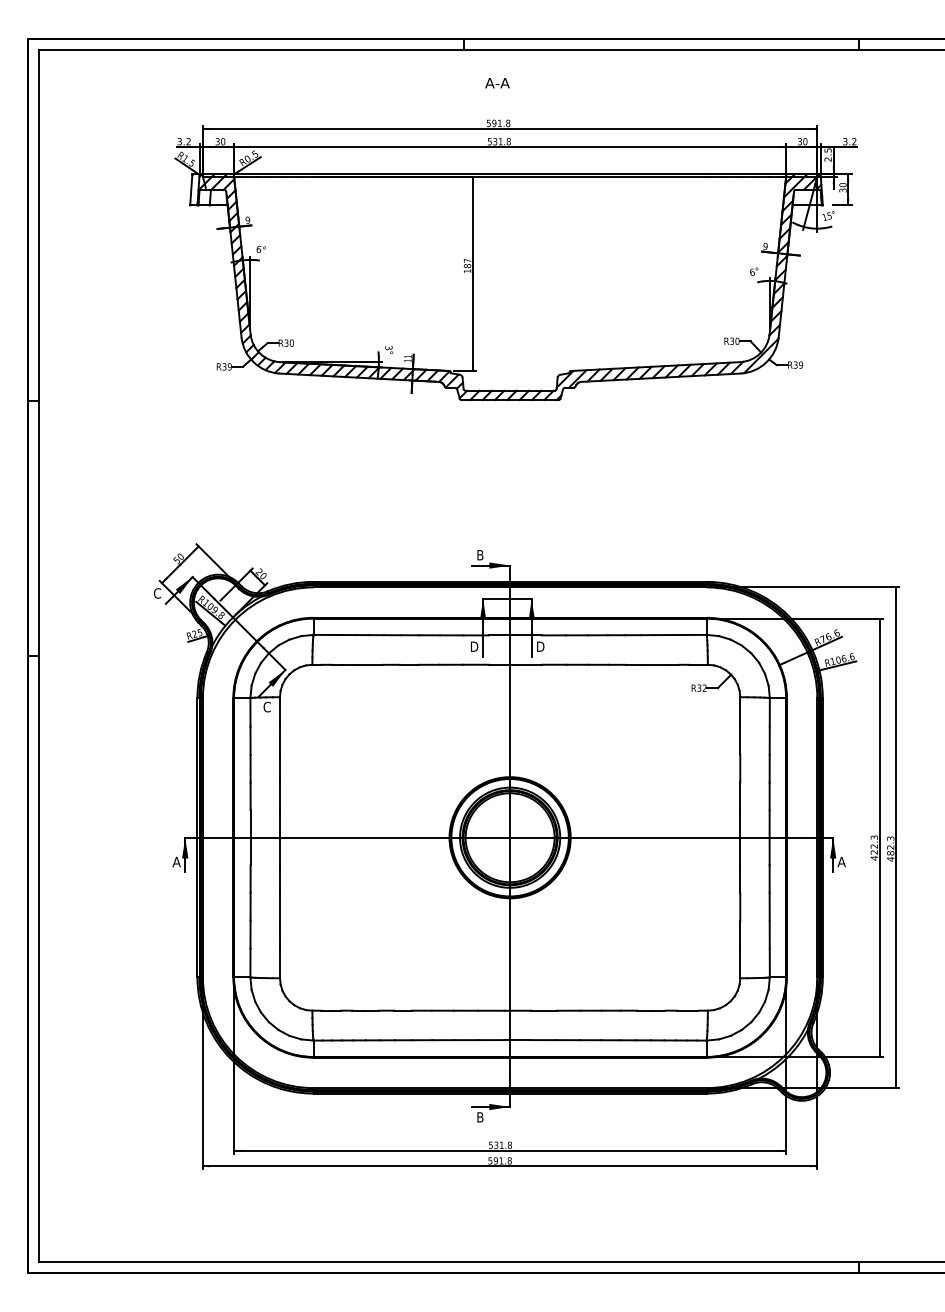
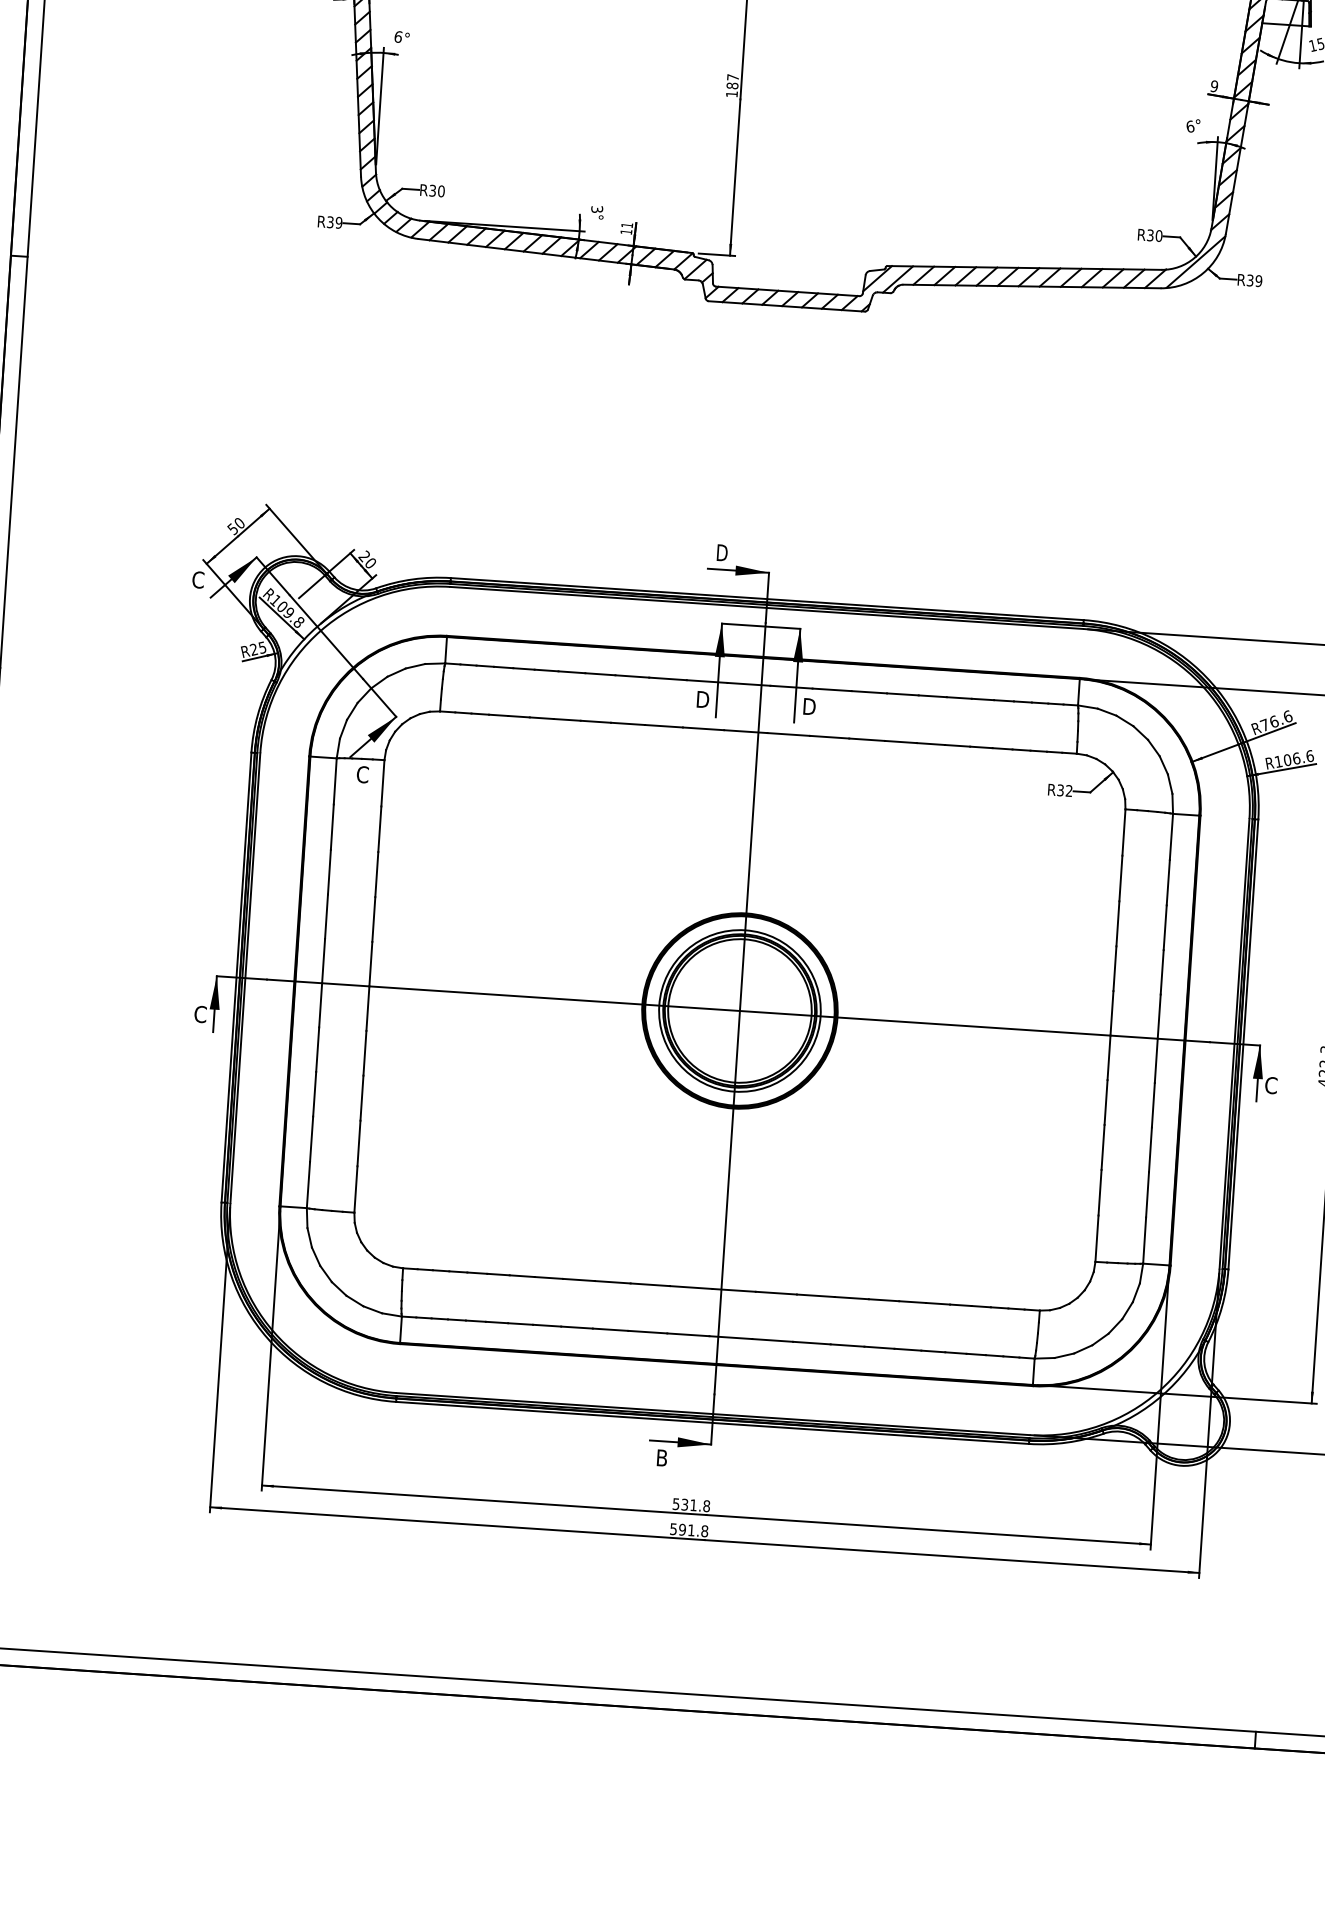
text: (480, 555) -> (722, 553), B -> D
text: (176, 861) -> (200, 1013), A -> C
text: (841, 861) -> (1270, 1084), A -> C

